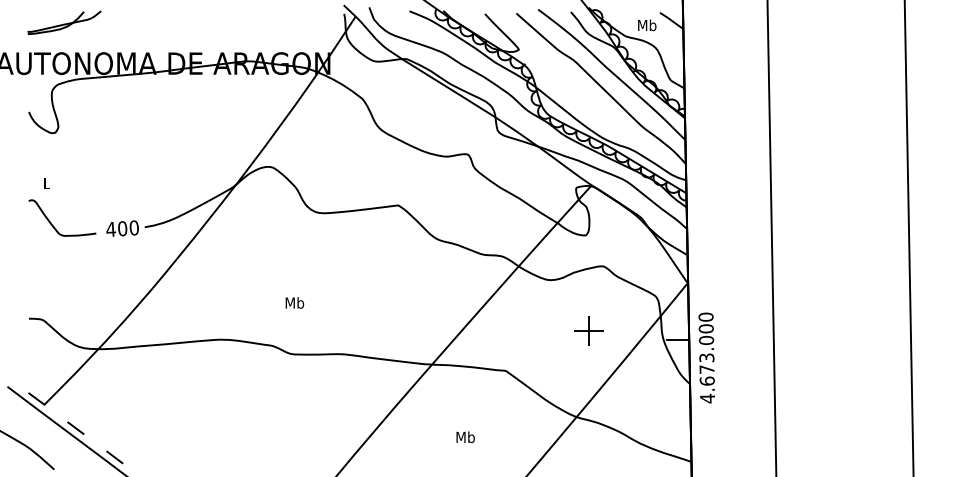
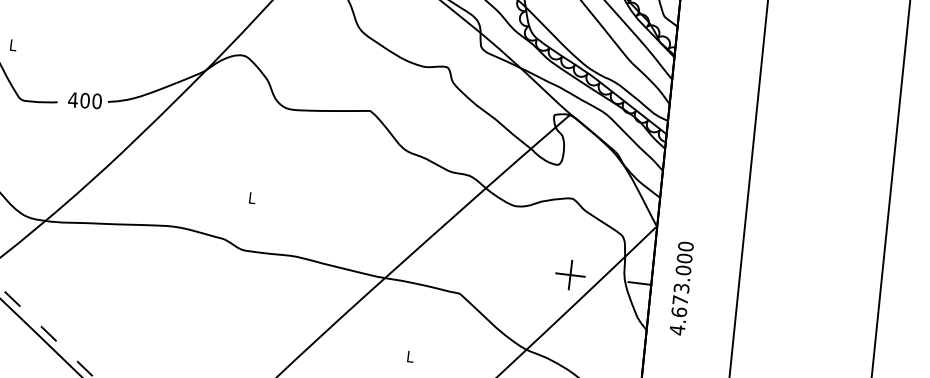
text: (294, 302) -> (251, 197), Mb -> L
part: (588, 330) -> (569, 274), moved
text: (706, 357) -> (681, 287), moved
text: (465, 437) -> (410, 356), Mb -> L

